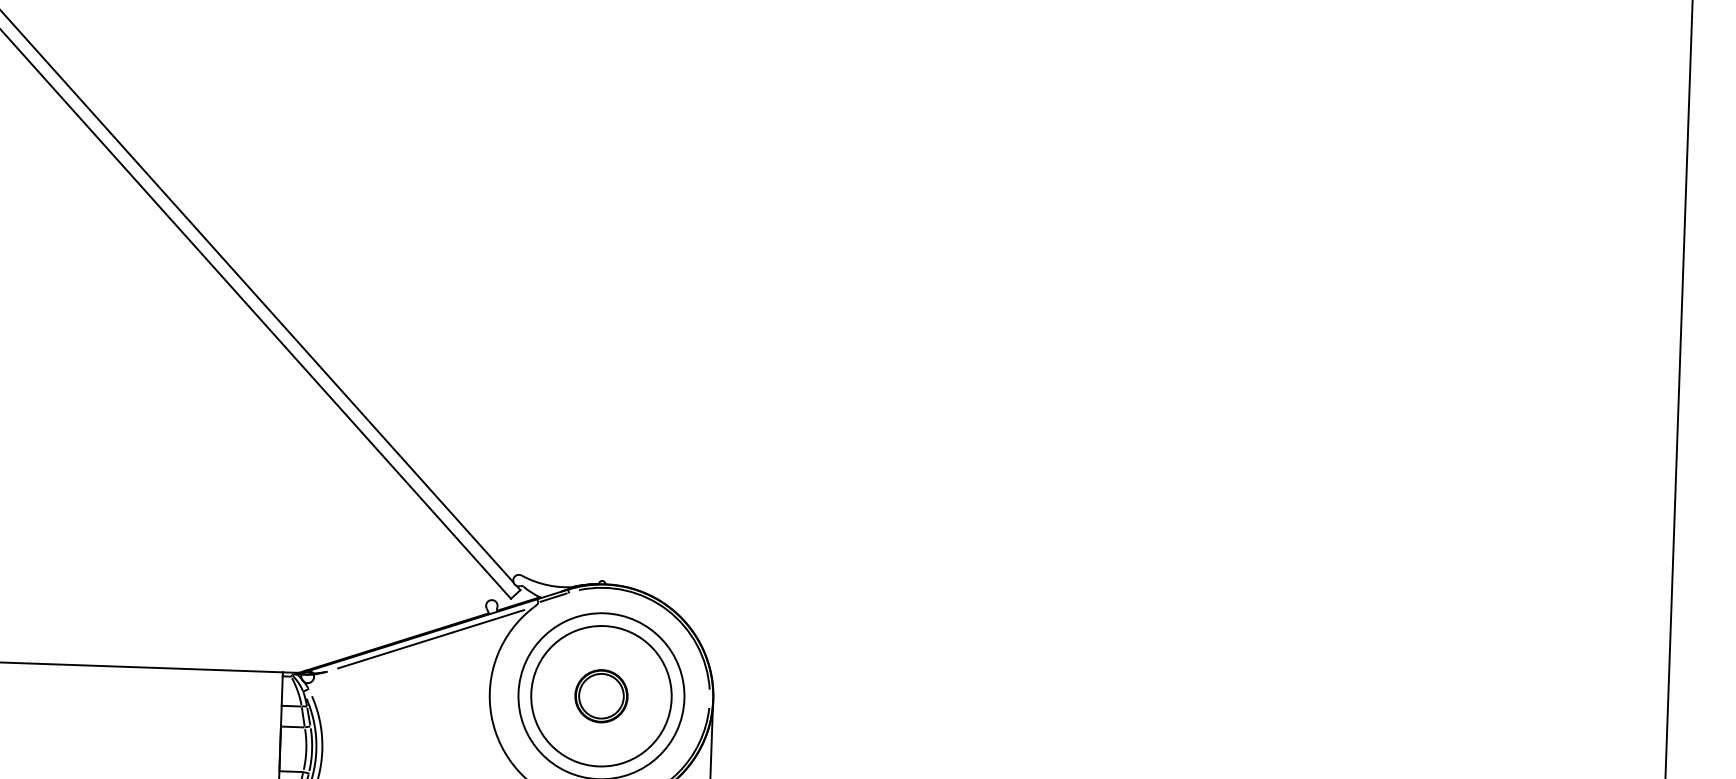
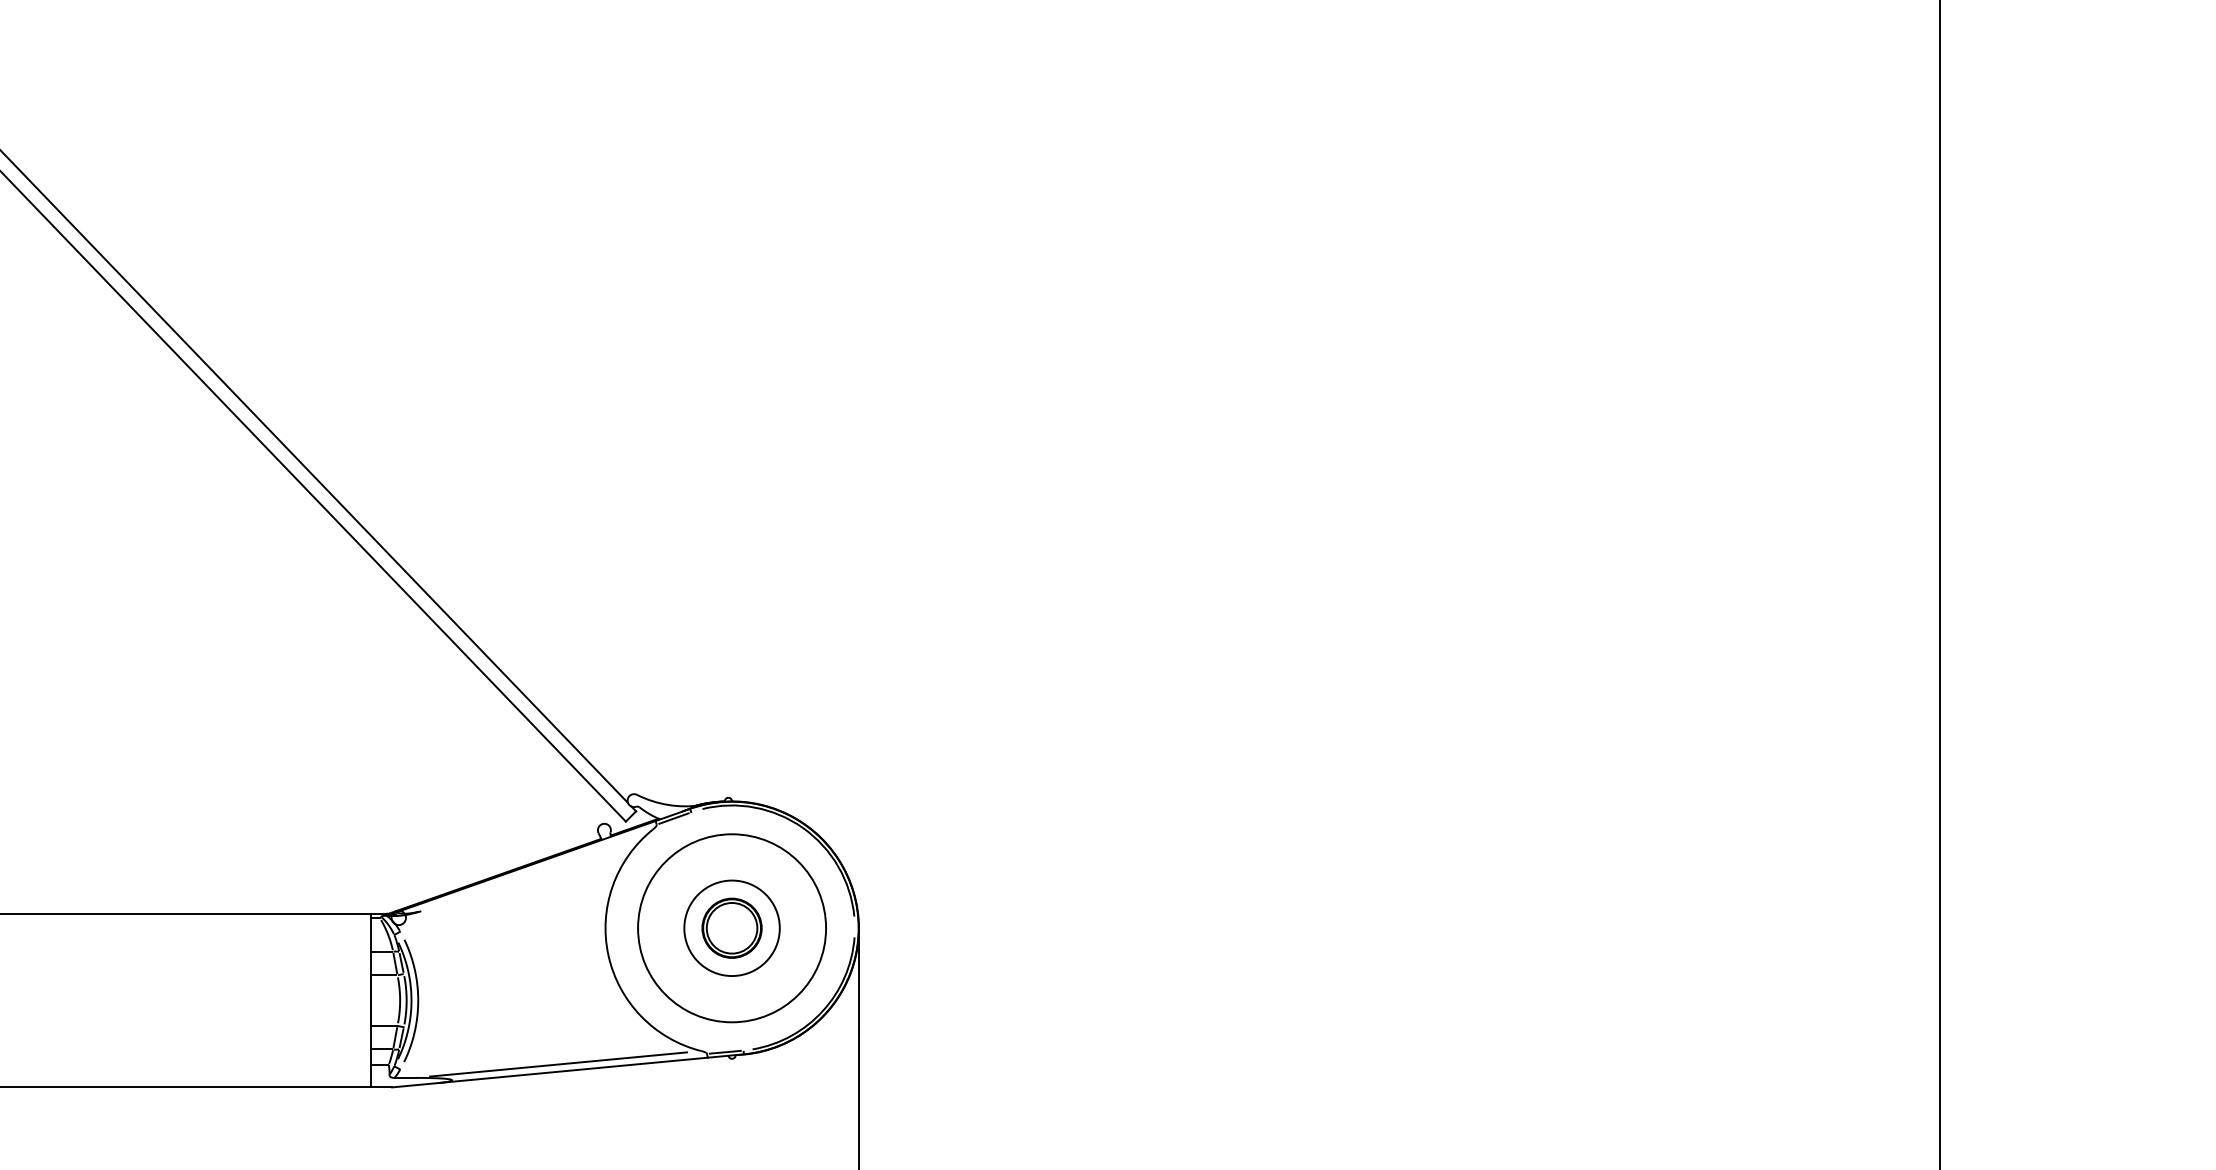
line: (430, 639) -> (536, 870), removed
circle: (600, 695) -> (731, 927), size x0.6

